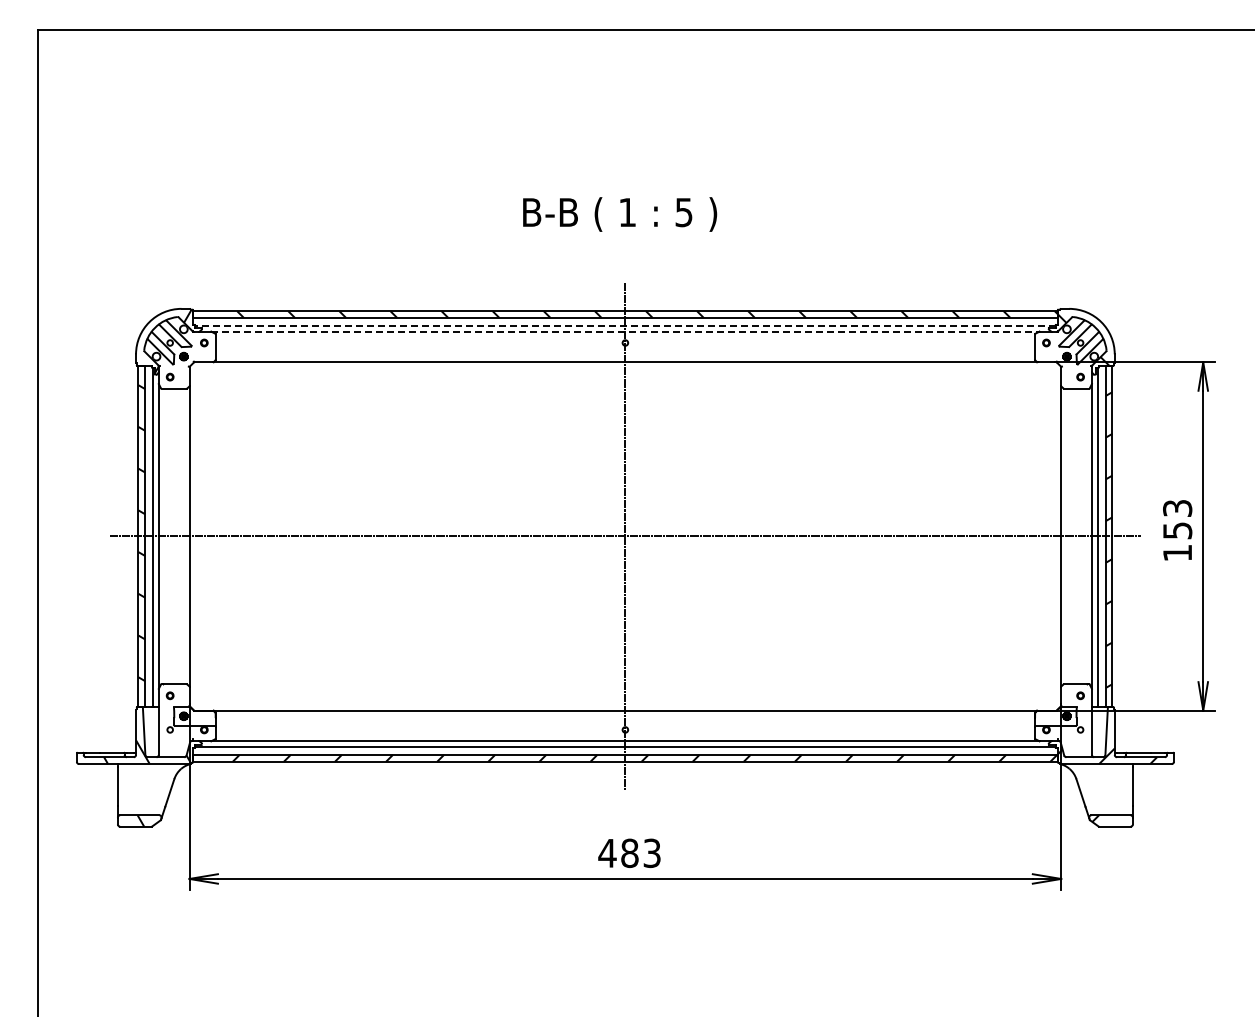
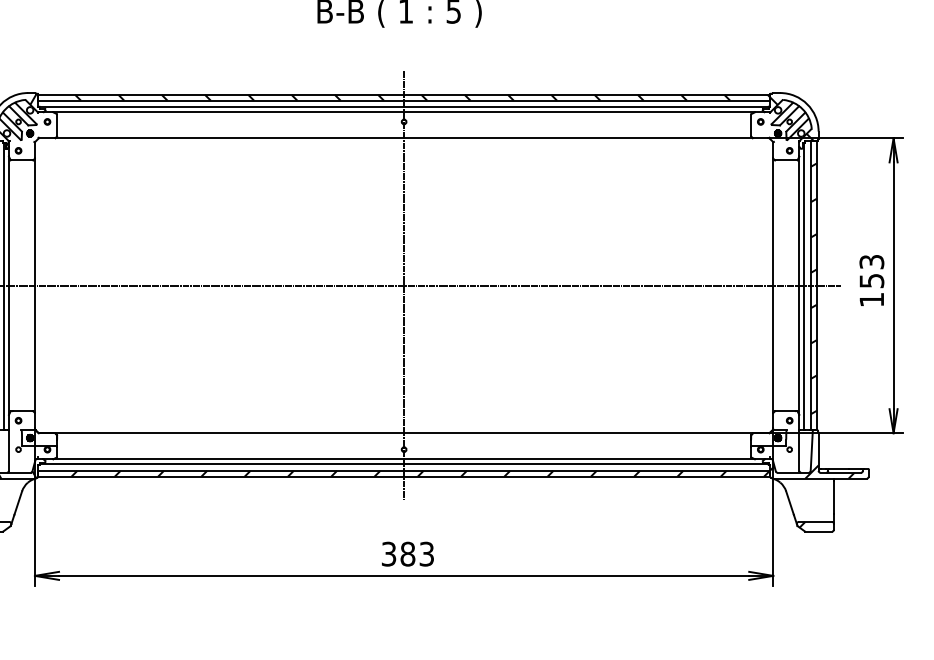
line: (624, 325) -> (403, 107), dashed -> solid
line: (625, 331) -> (404, 112), dashed -> solid
text: (607, 853) -> (388, 554), 483 -> 383

